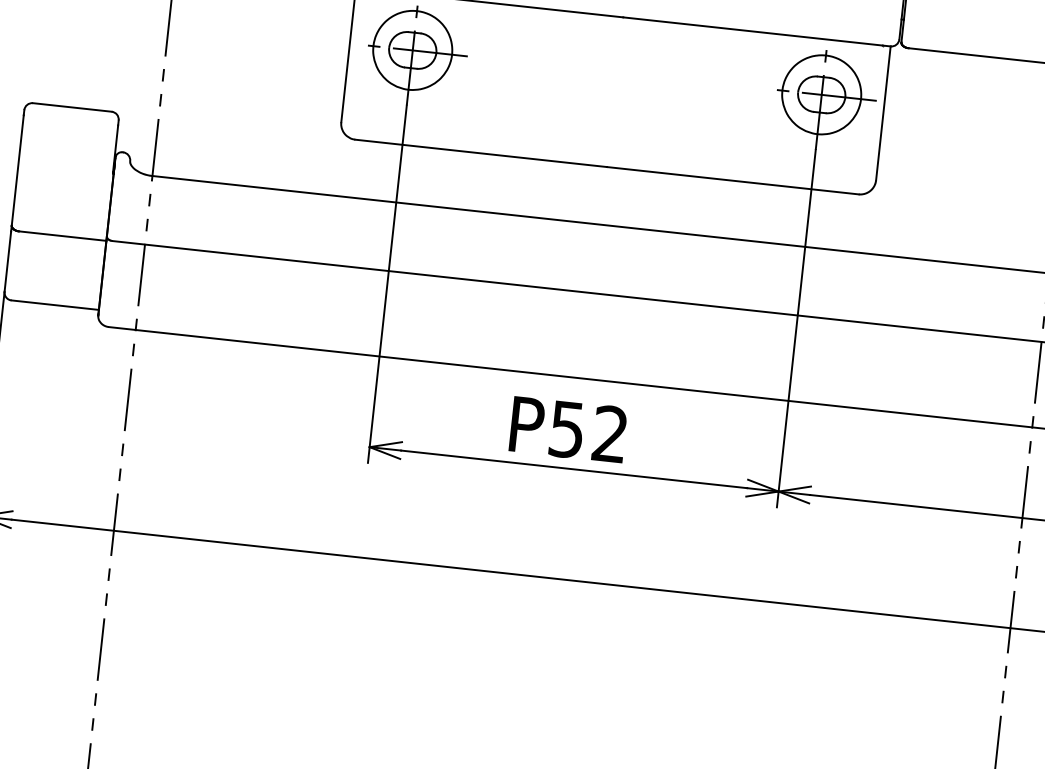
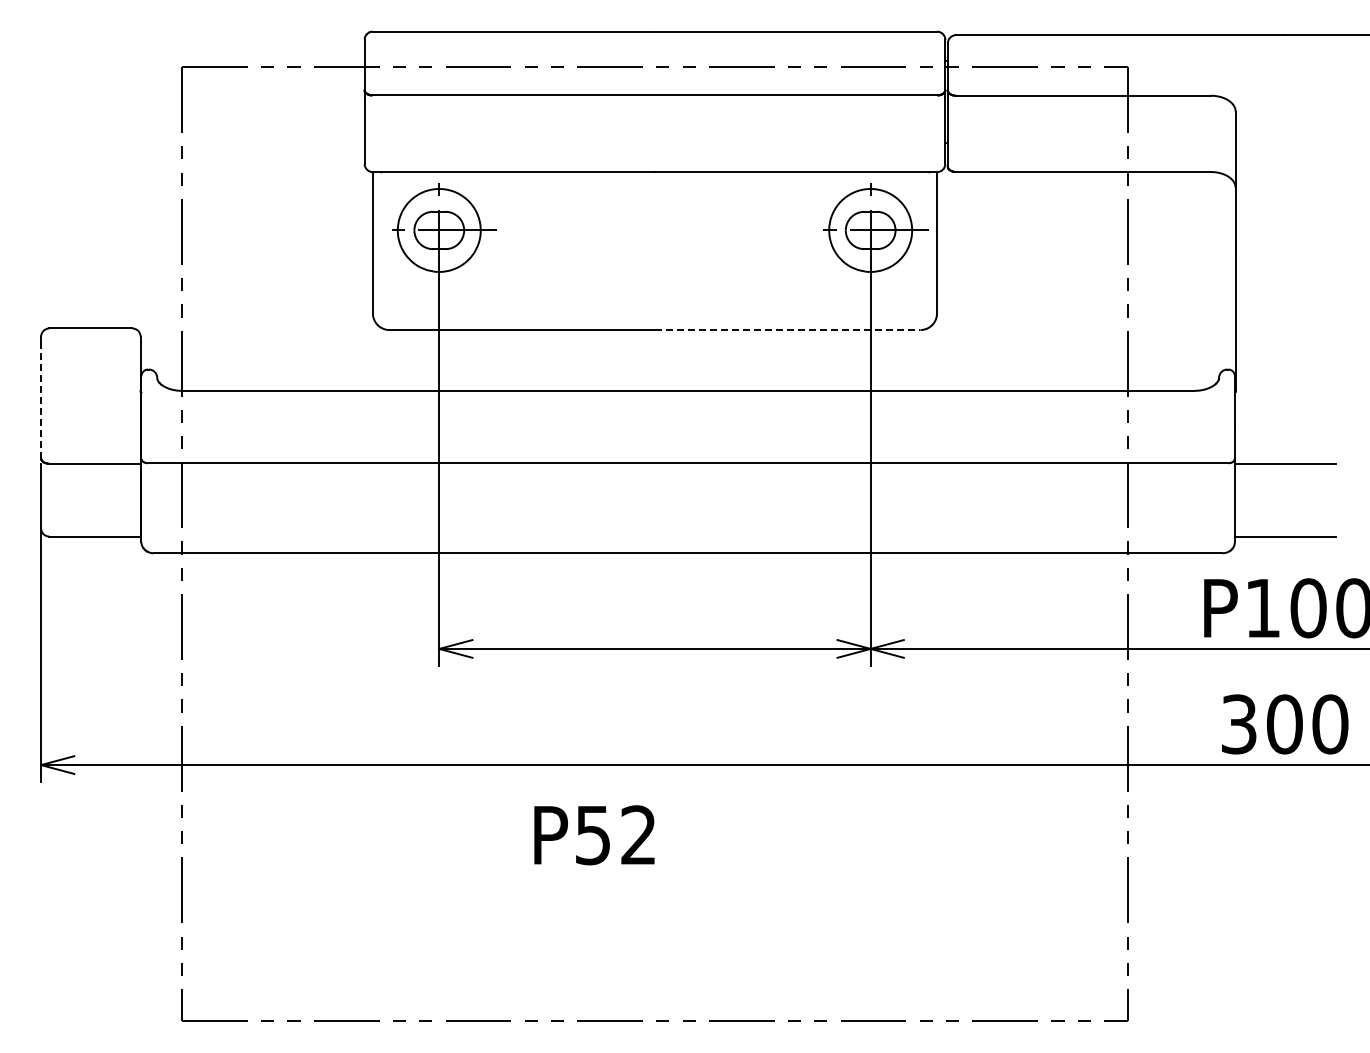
line: (17, 173) -> (41, 403), solid -> dashed
line: (732, 181) -> (787, 330), solid -> dashed
text: (568, 429) -> (594, 835), moved

